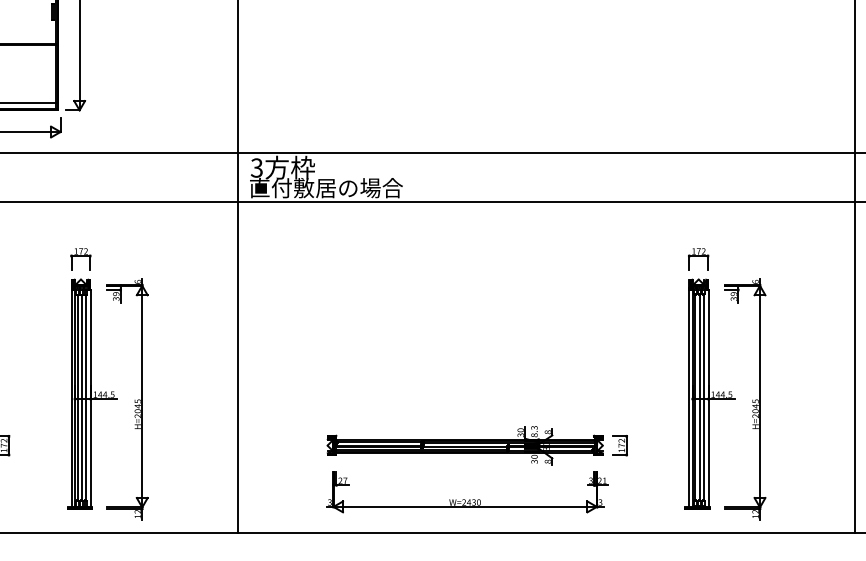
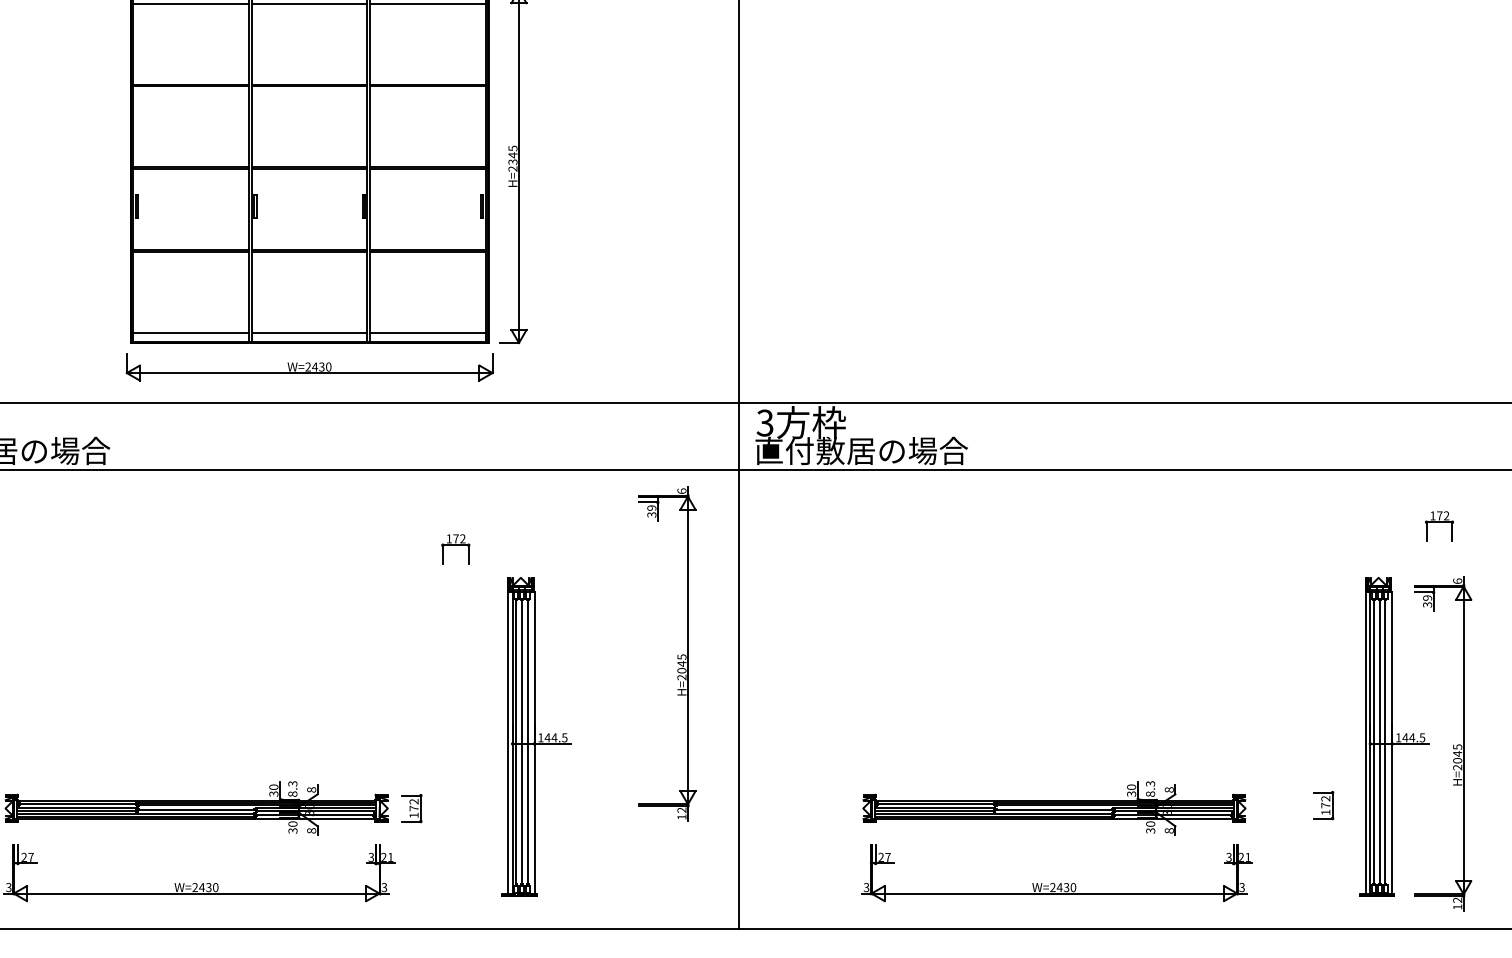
part: (80, 259) -> (455, 549), moved
part: (698, 259) -> (1439, 526), moved
part: (134, 399) -> (677, 654), moved
part: (620, 445) -> (1323, 805), moved

